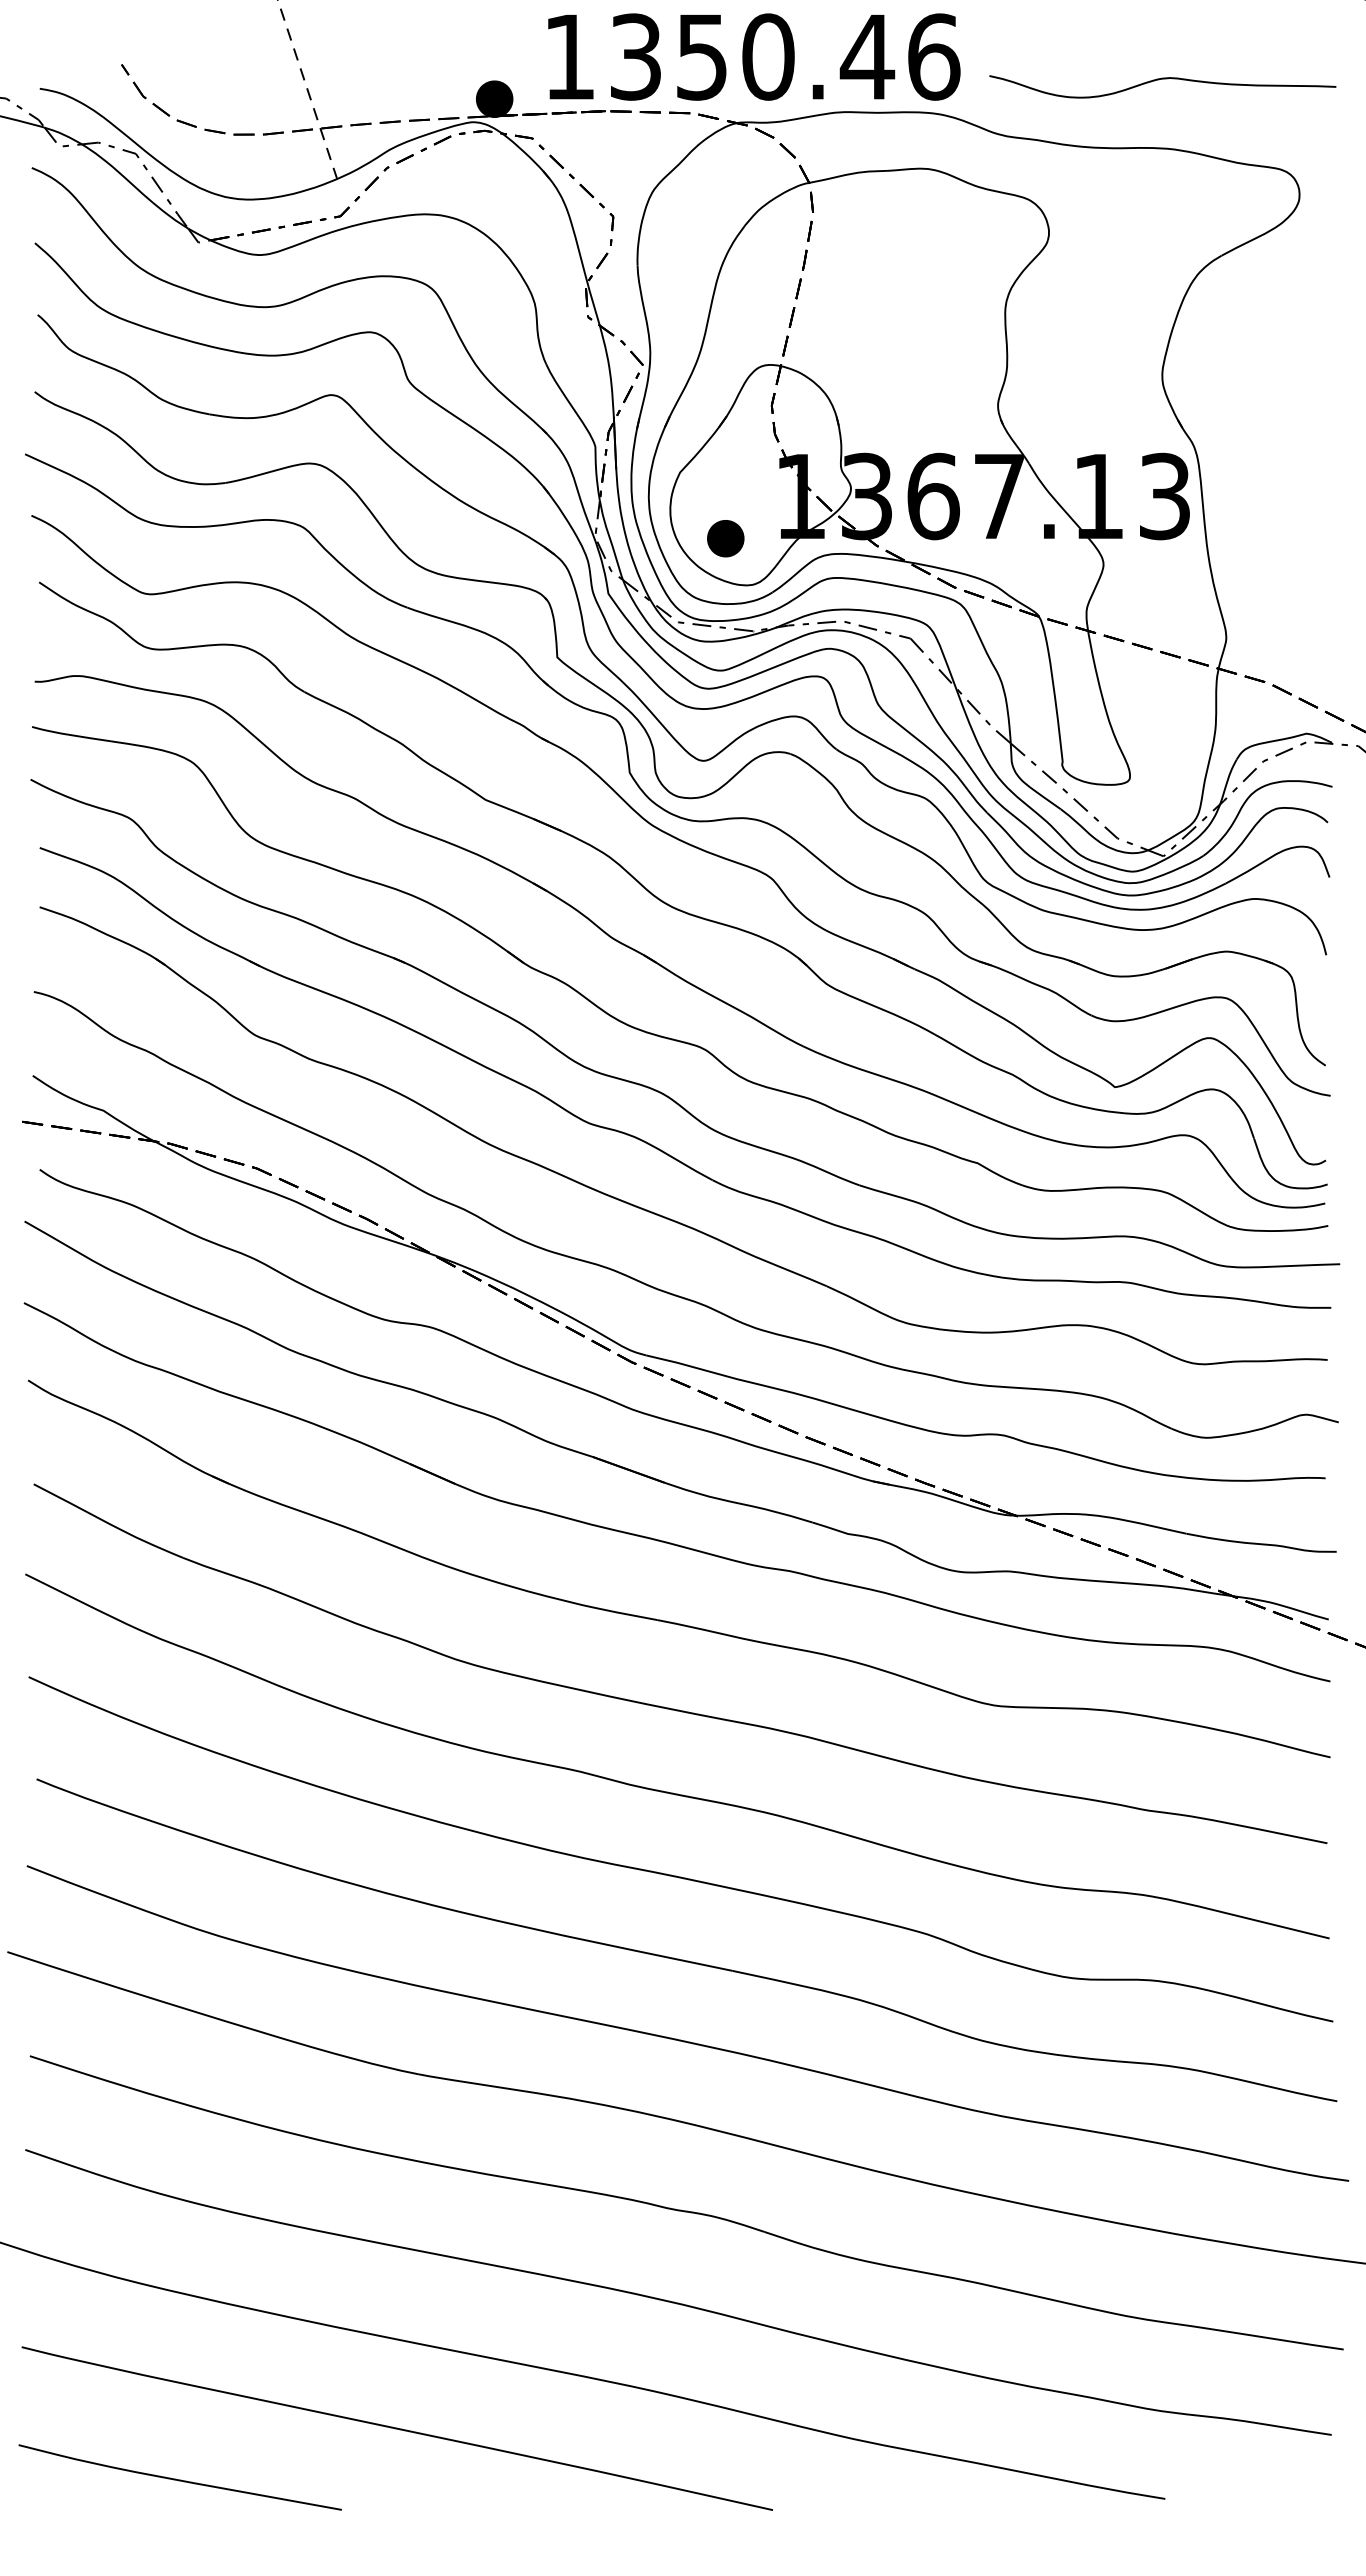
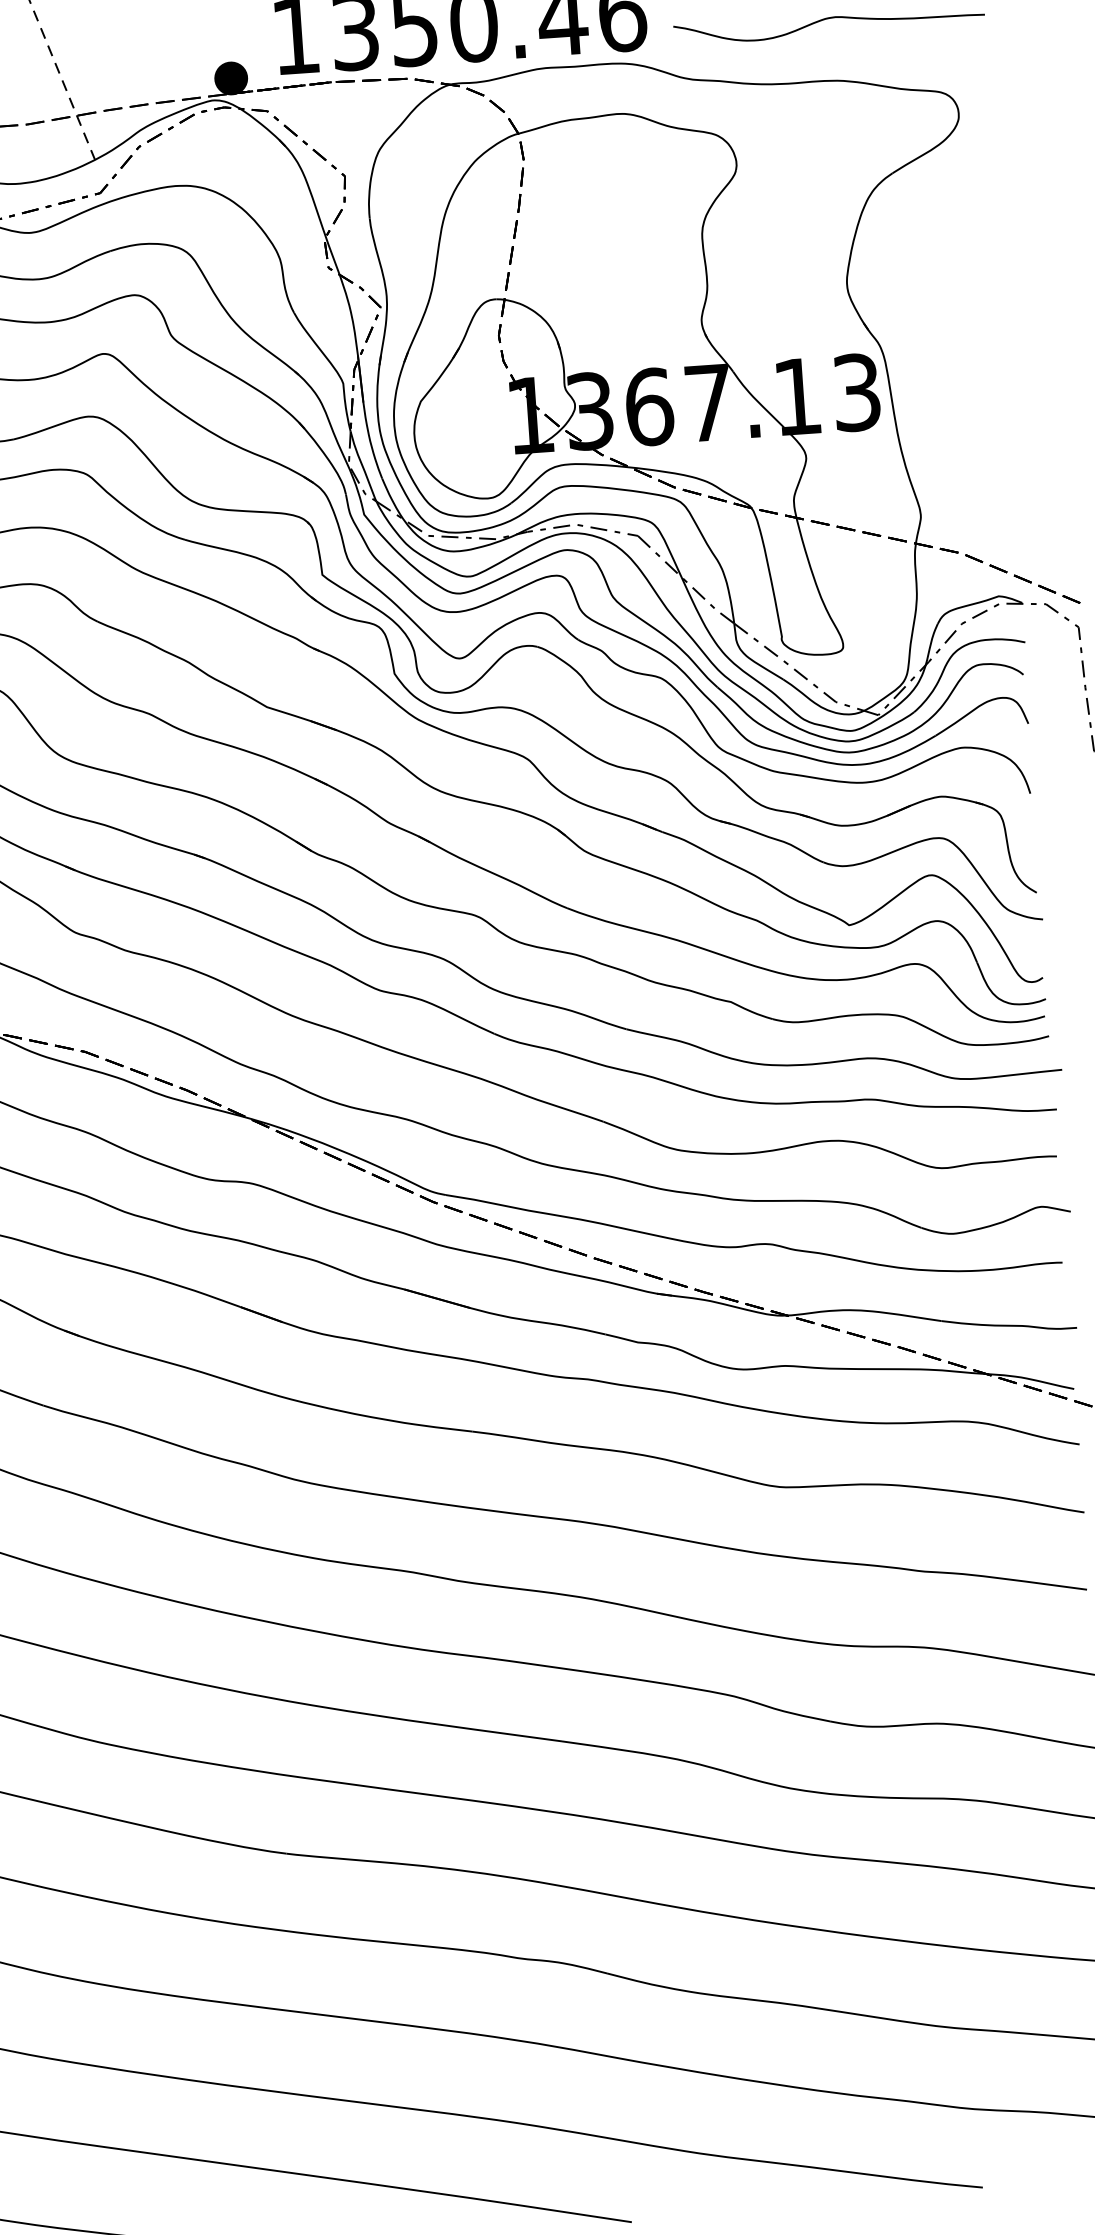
part: (725, 538) -> (465, 457), removed

